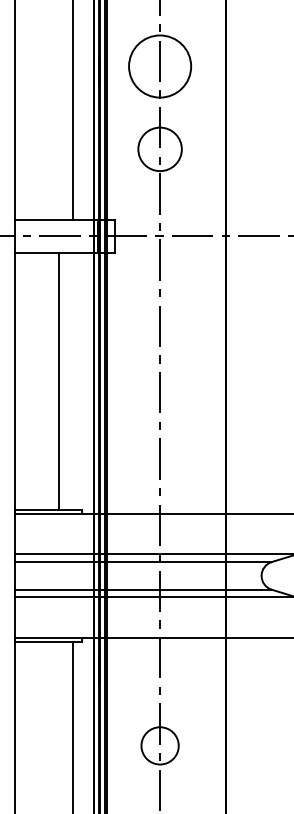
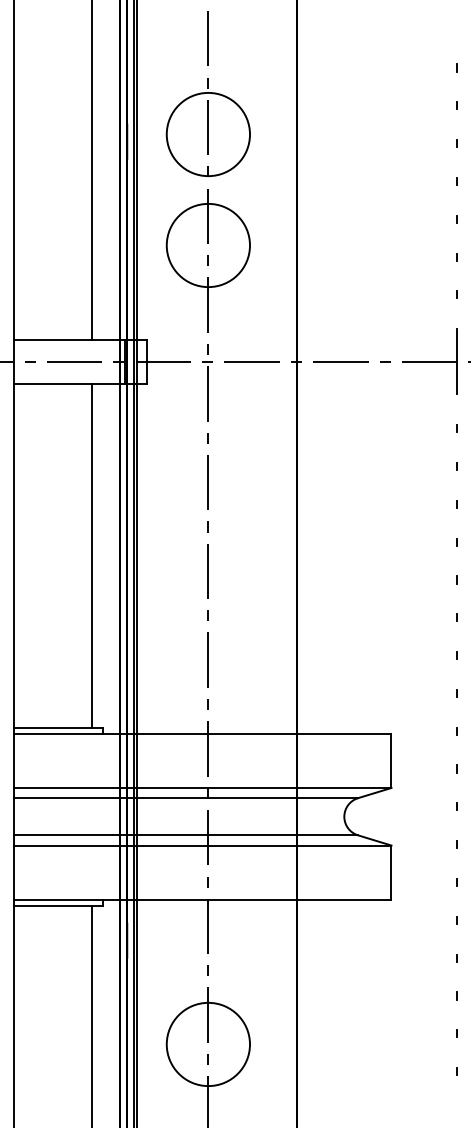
circle: (160, 149) -> (208, 245), size x1.43
line: (58, 380) -> (91, 555), moved
circle: (160, 745) -> (208, 1044), size x1.67

